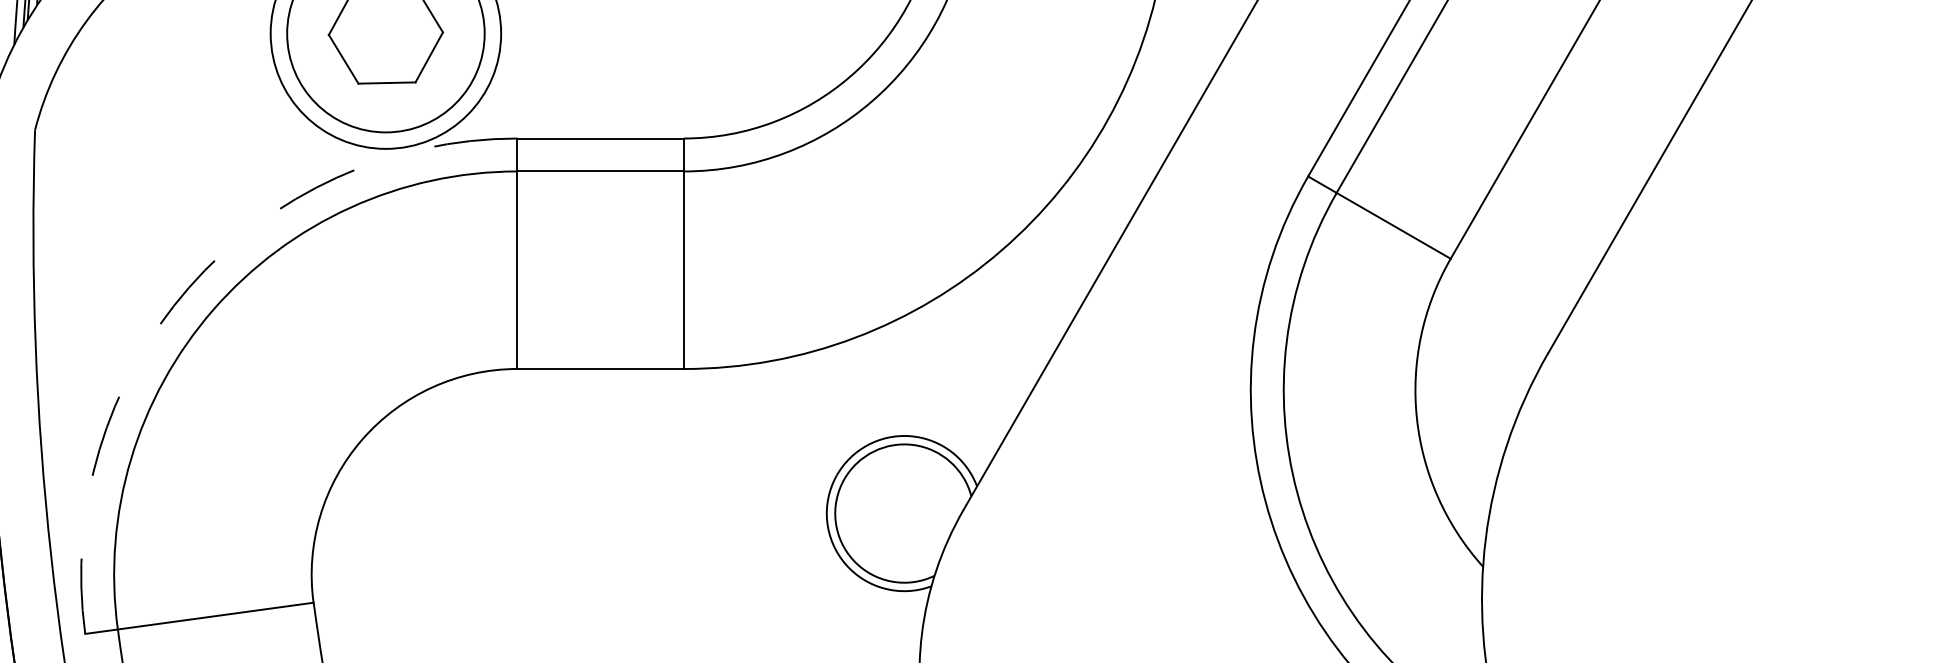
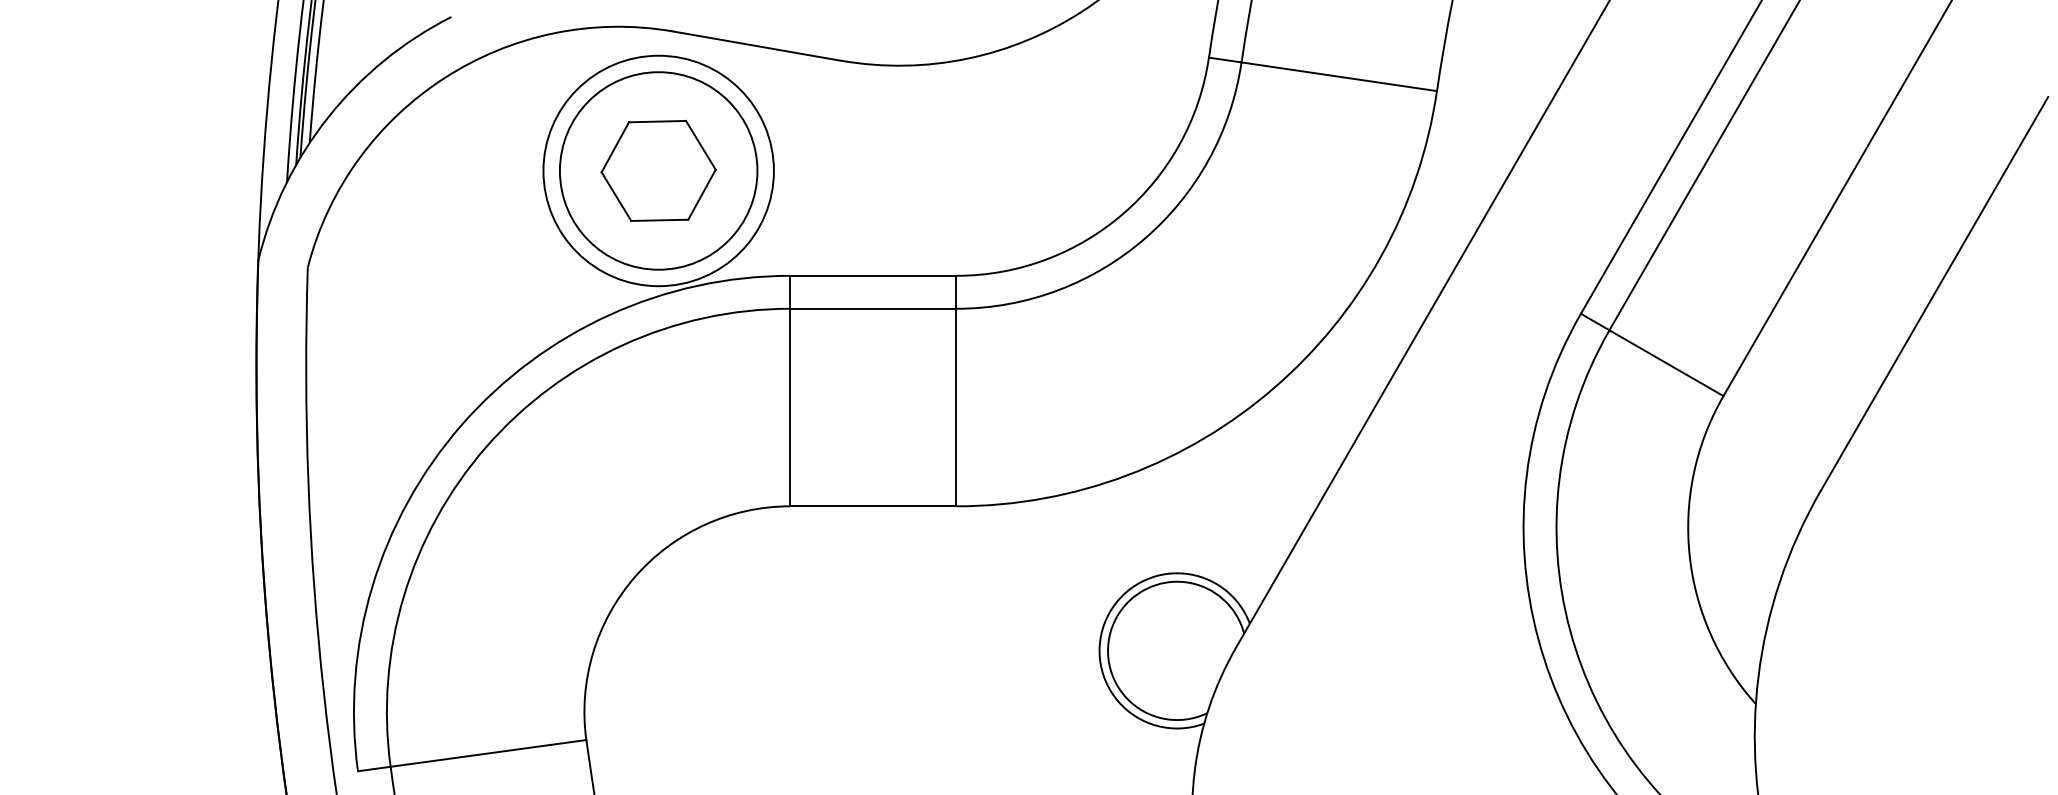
arc: (188, 288) -> (461, 425), dashed -> solid

